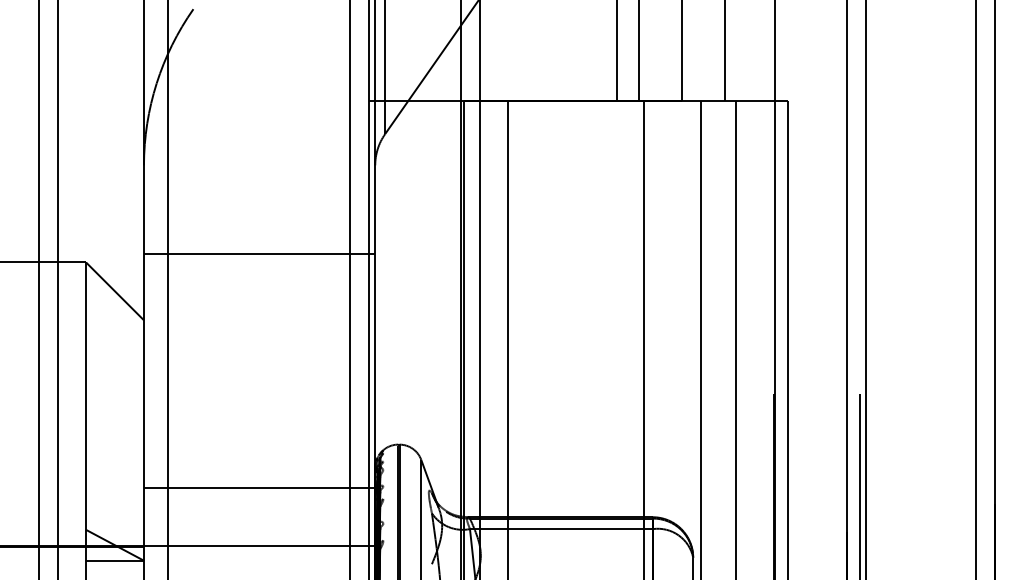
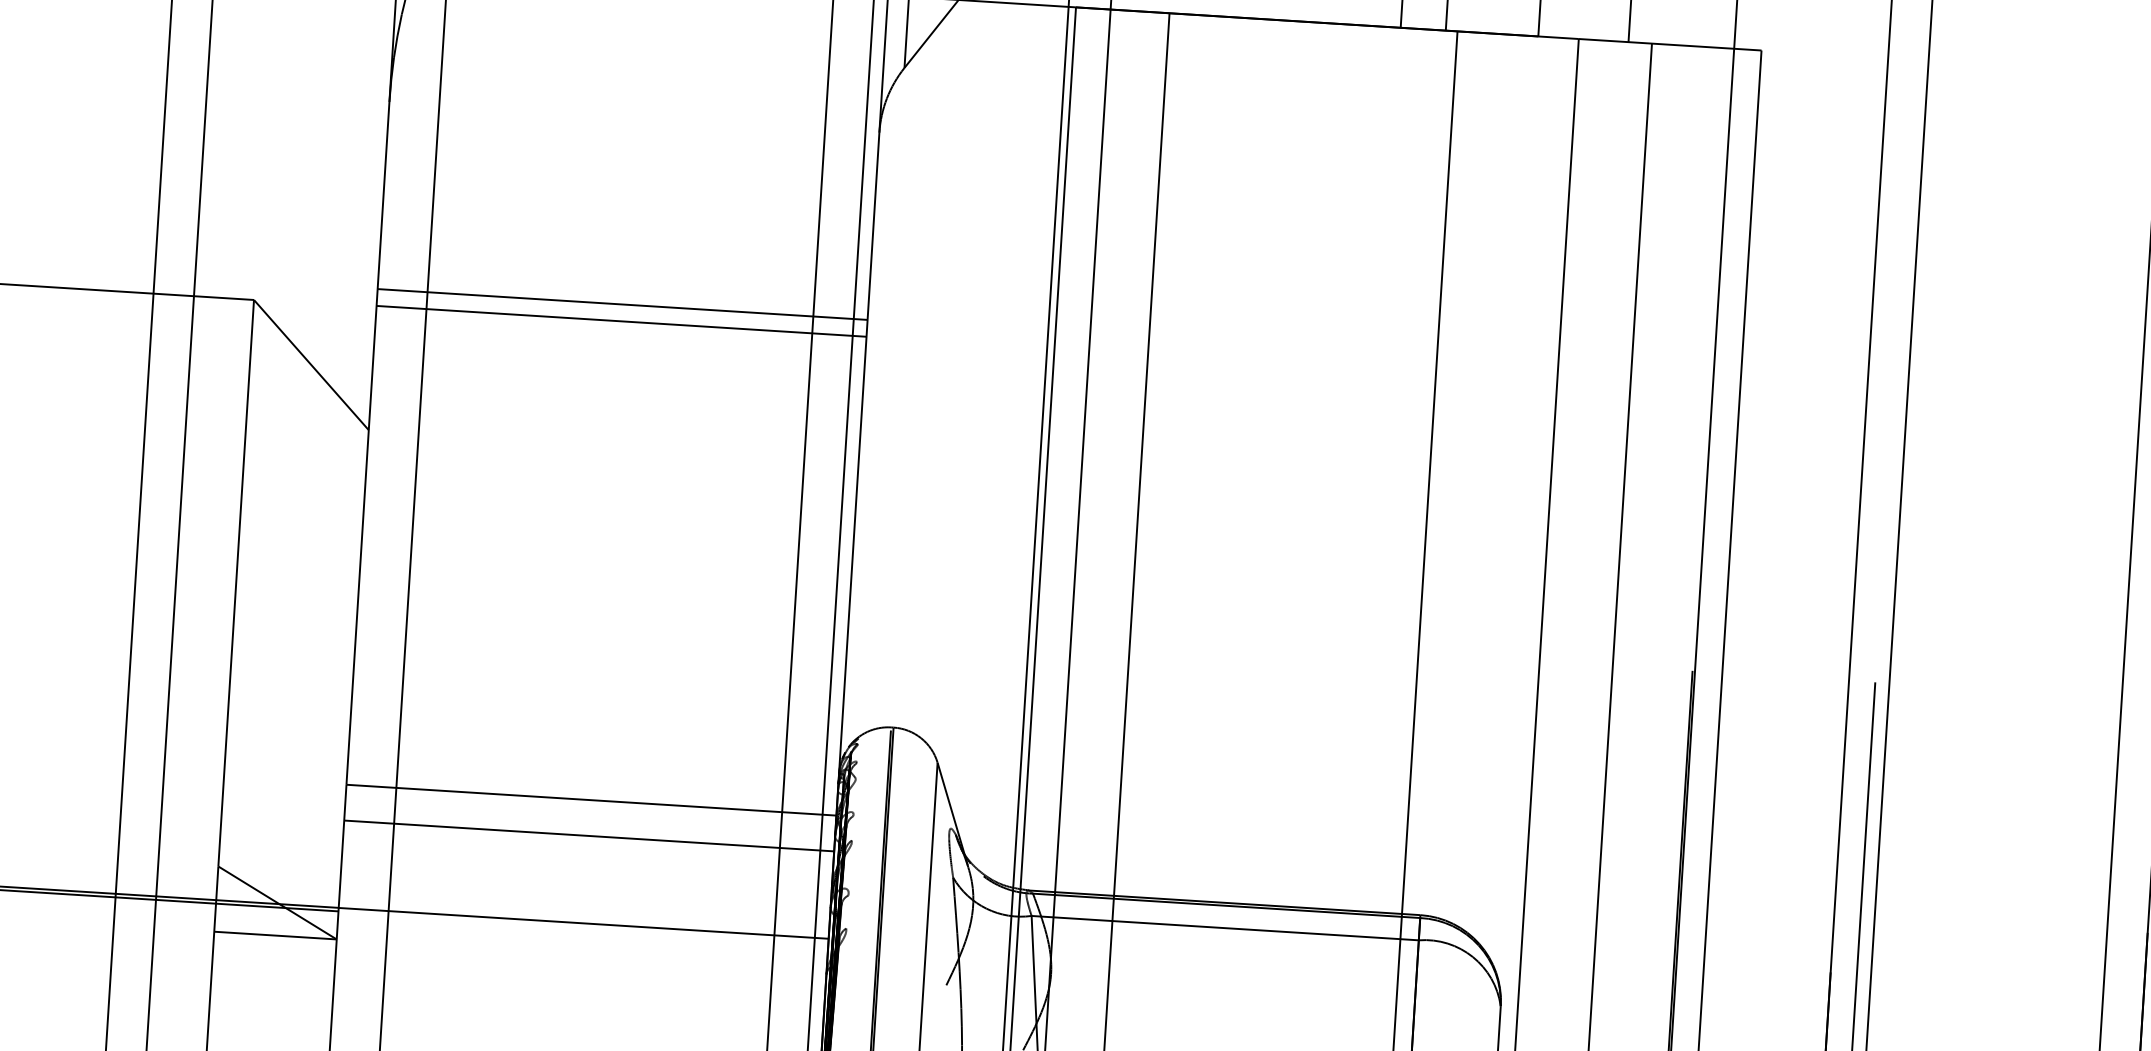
line: (259, 261) -> (621, 320), added
line: (259, 504) -> (588, 835), added

